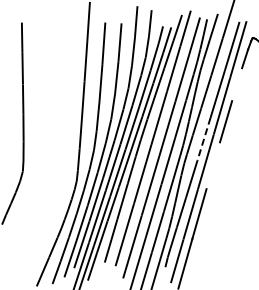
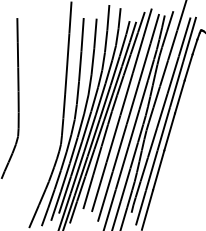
line: (237, 84) -> (188, 67), added
line: (203, 139) -> (161, 111), dashed -> solid
line: (213, 165) -> (169, 131), added

